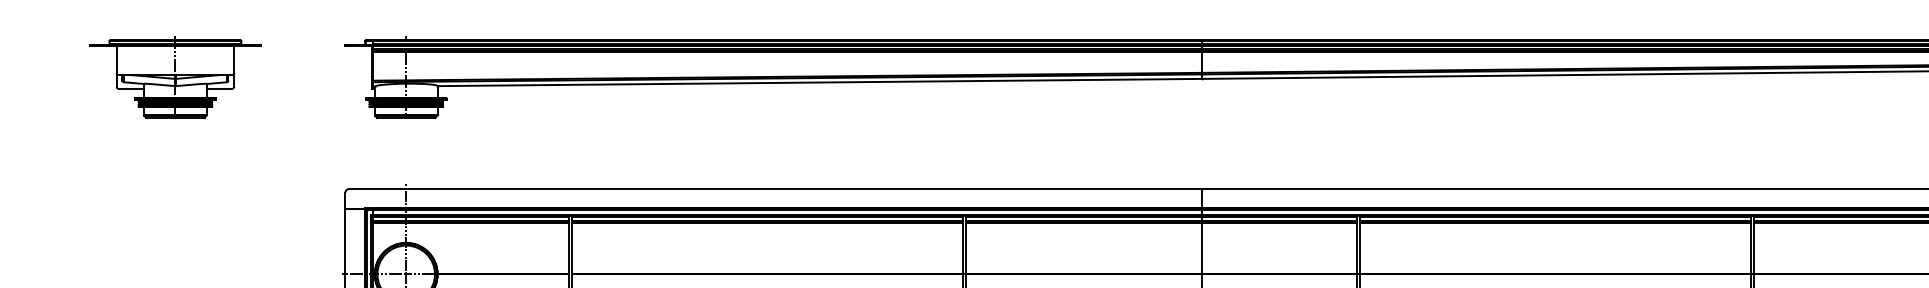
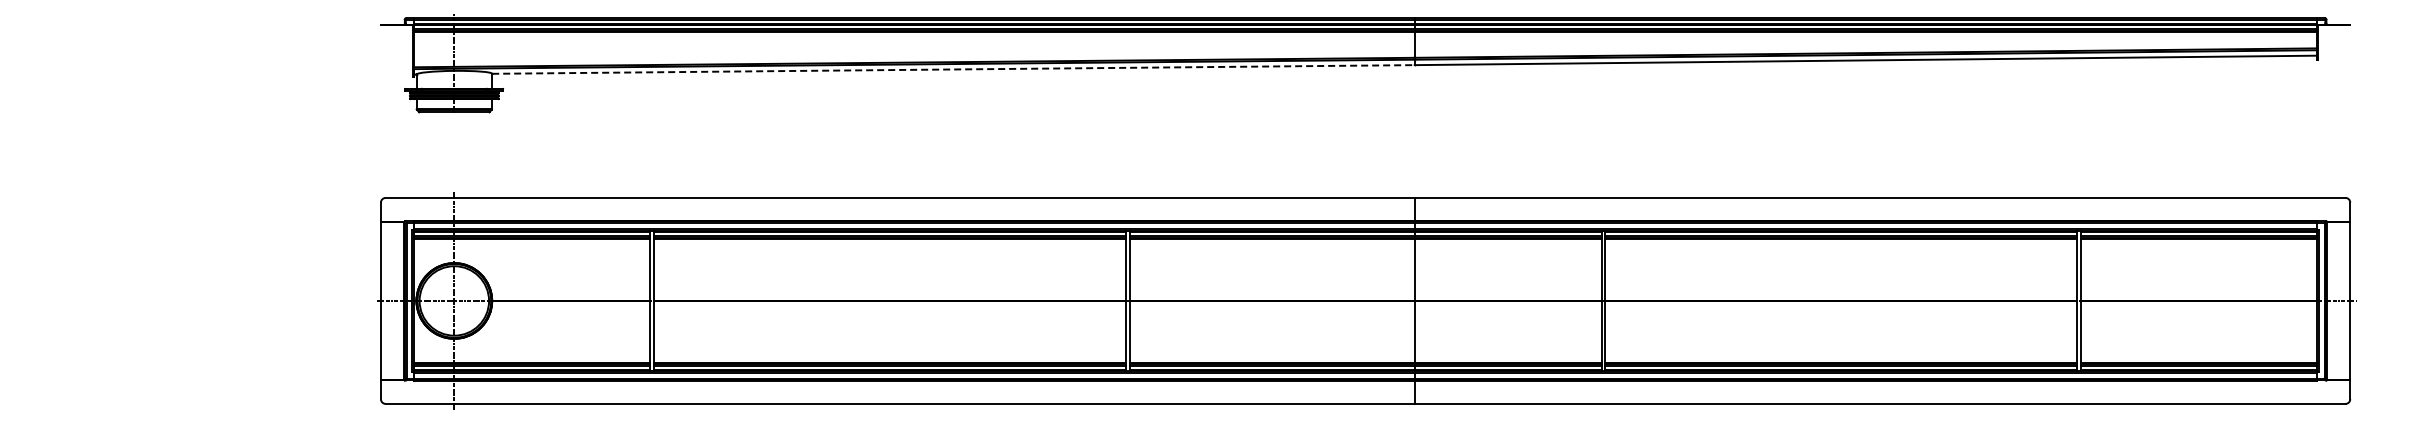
part: (175, 77) -> (175, 63), removed
line: (819, 82) -> (953, 69), solid -> dashed

